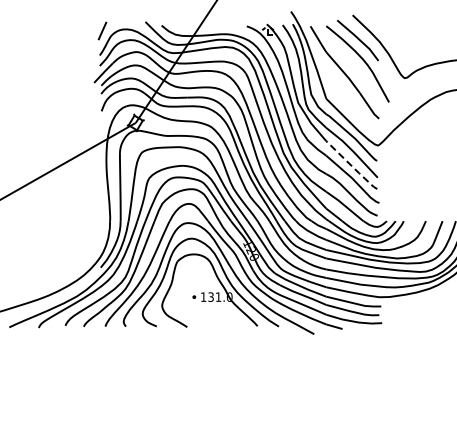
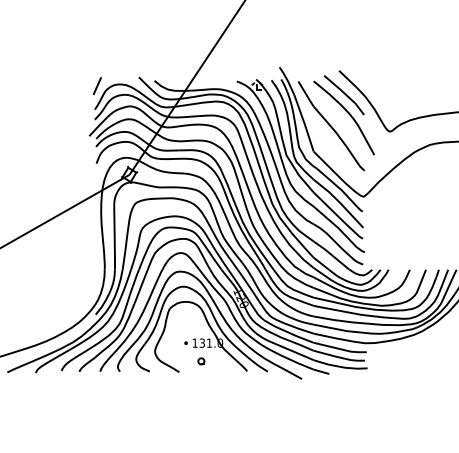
line: (353, 167) -> (339, 217), dashed -> solid
part: (210, 316) -> (201, 361), added

